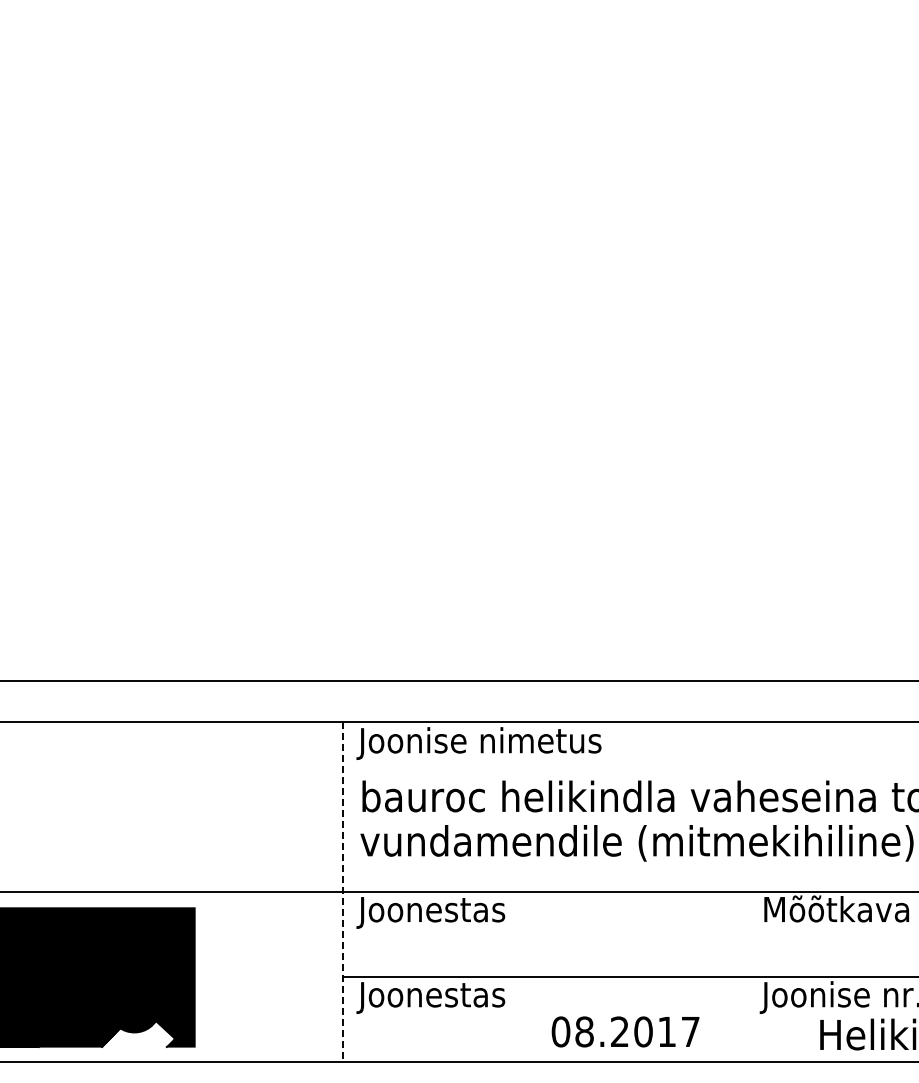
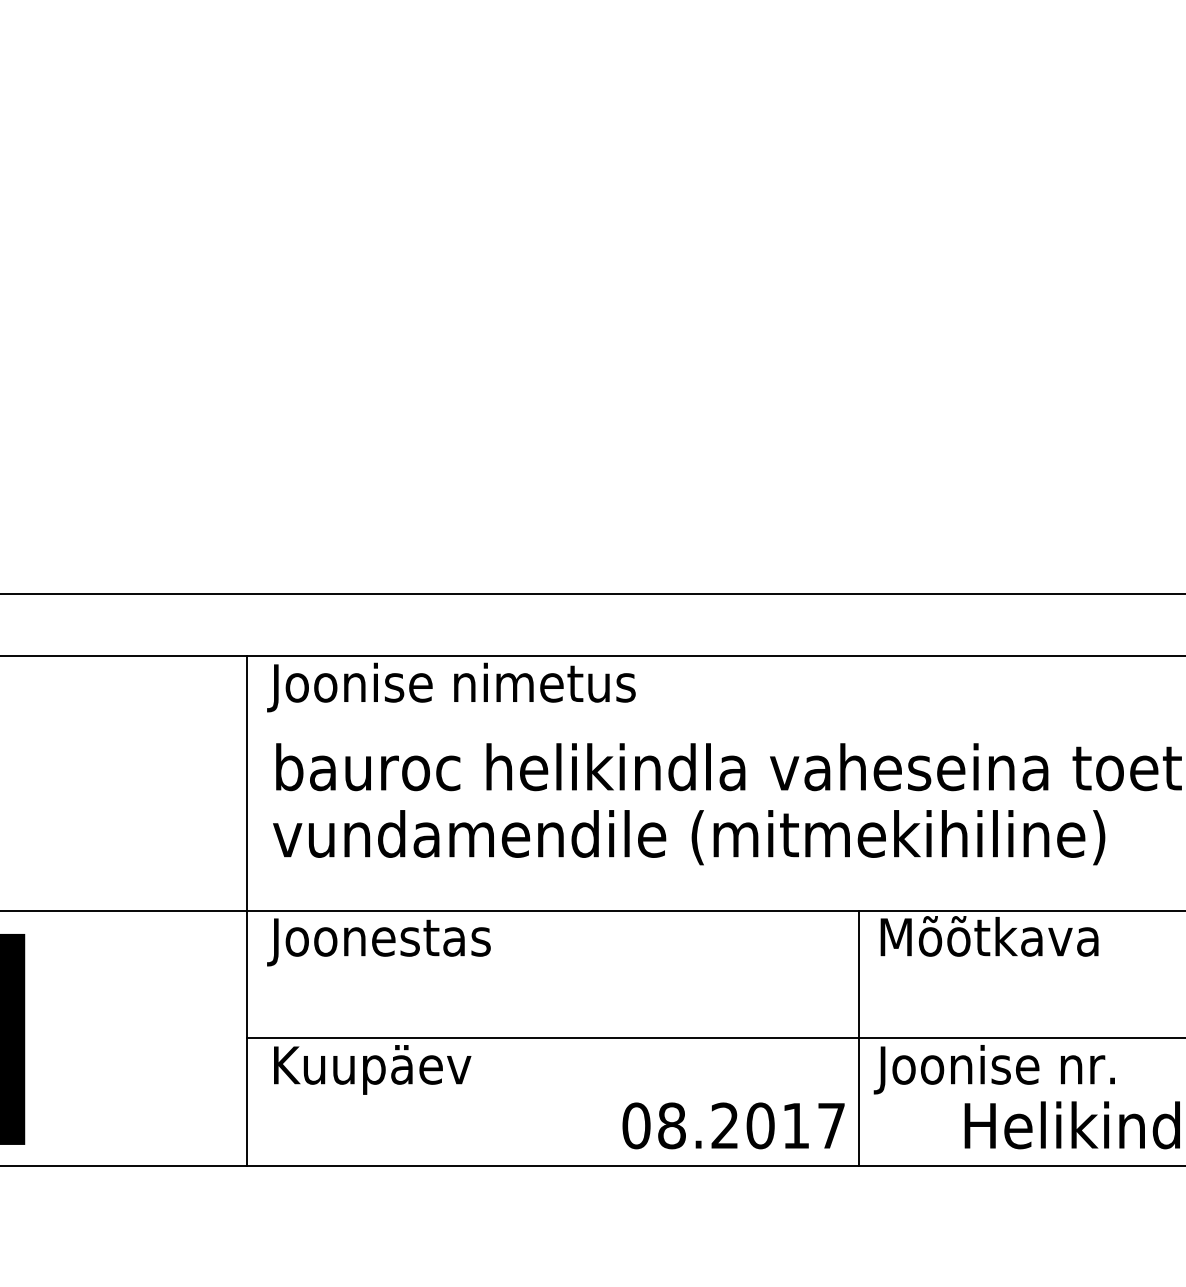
line: (343, 892) -> (247, 911), dashed -> solid
line: (749, 976) -> (858, 1037), added
text: (430, 997) -> (378, 1069), Joonestas -> Kuupäev
text: (625, 1031) -> (733, 1125), moved

